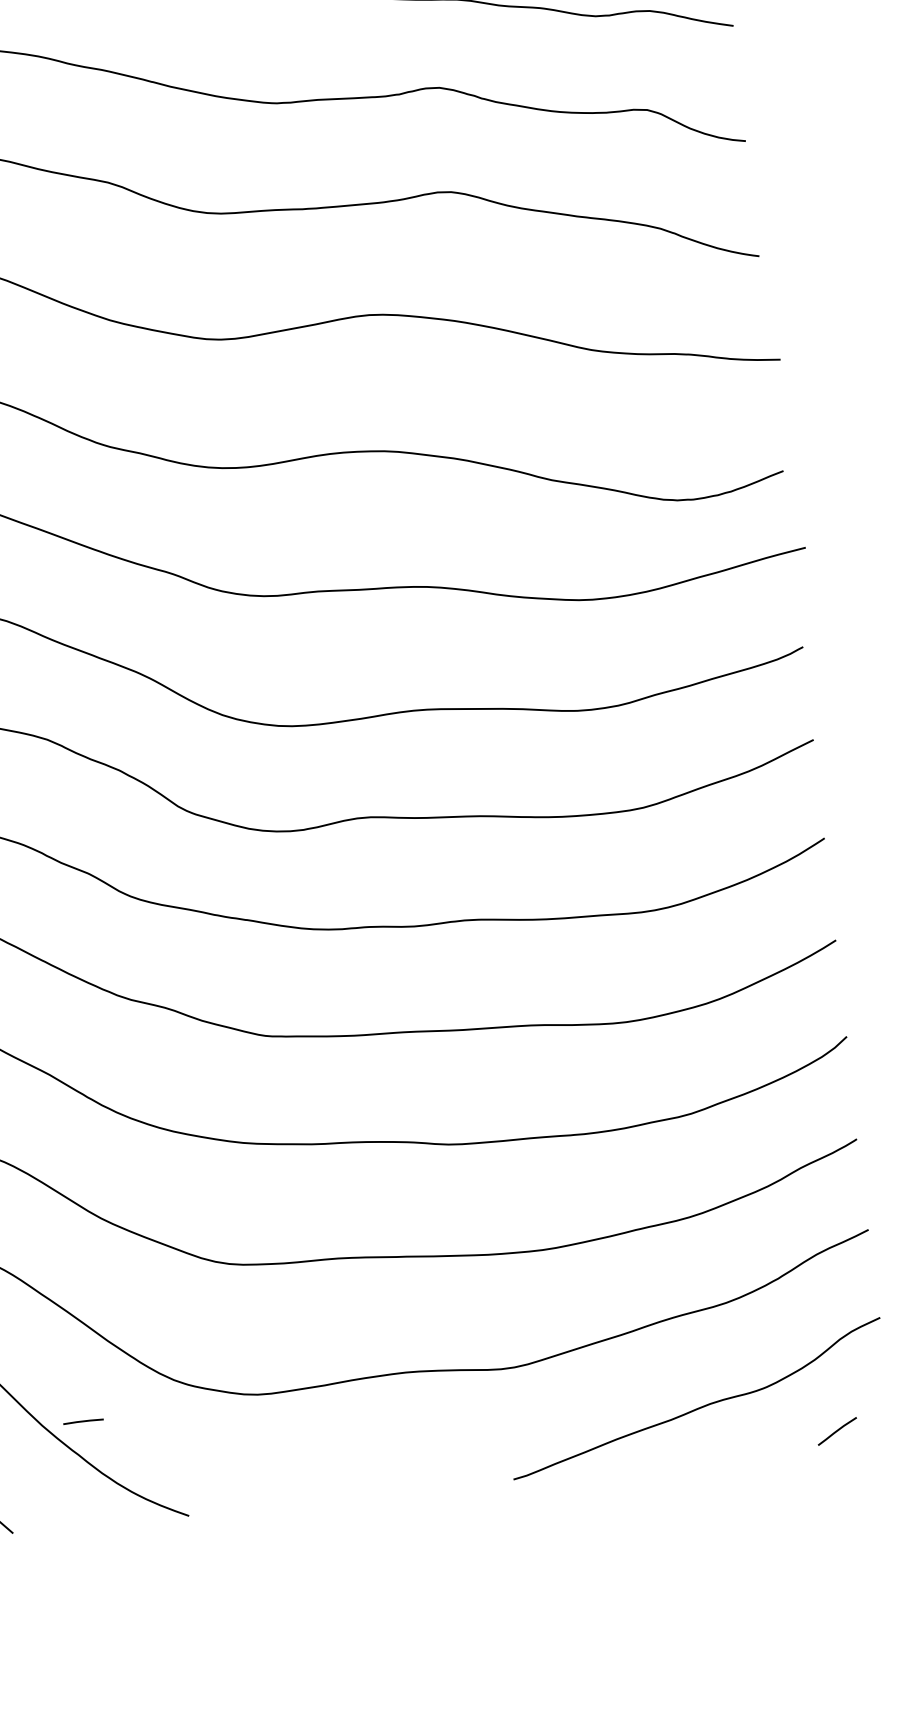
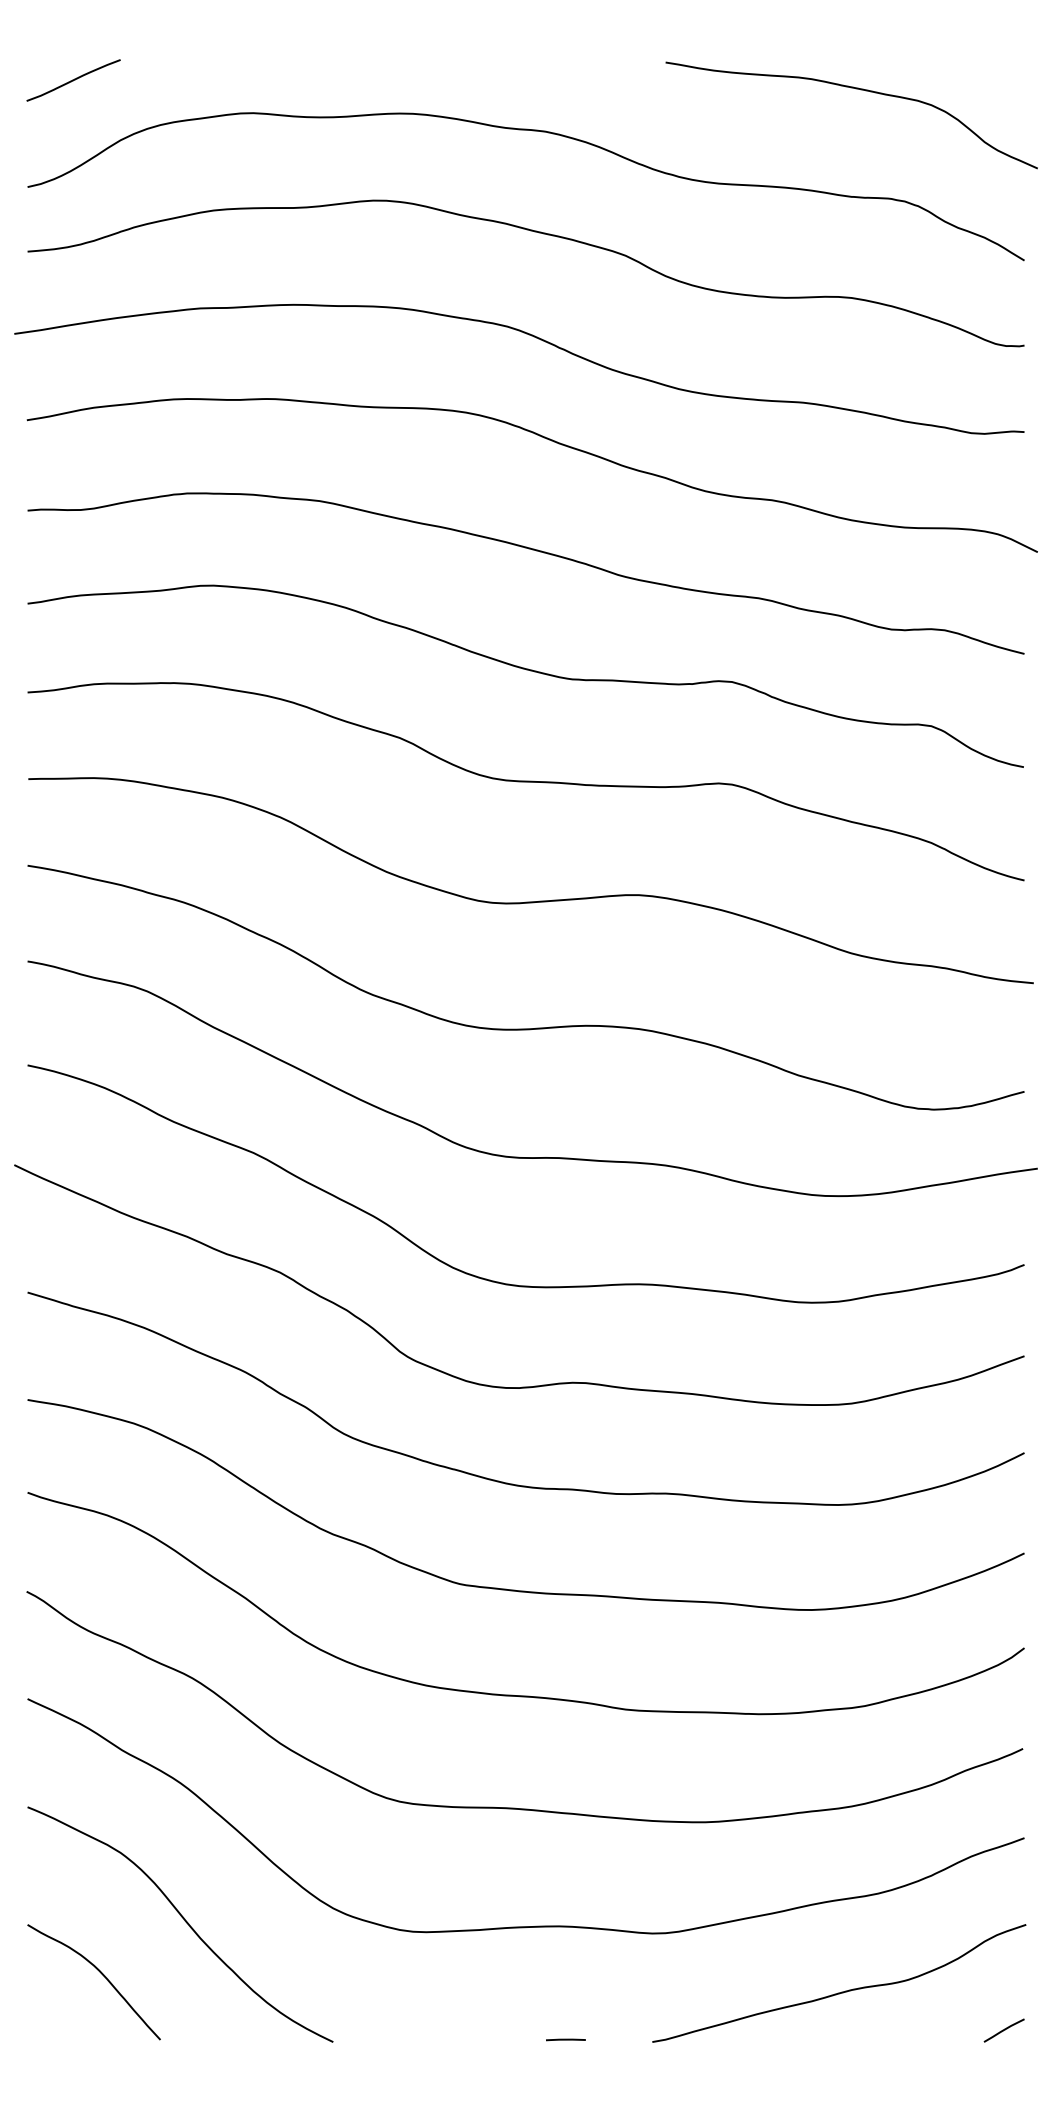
line: (83, 1421) -> (565, 2039), moved
line: (836, 1431) -> (1003, 2030), moved

